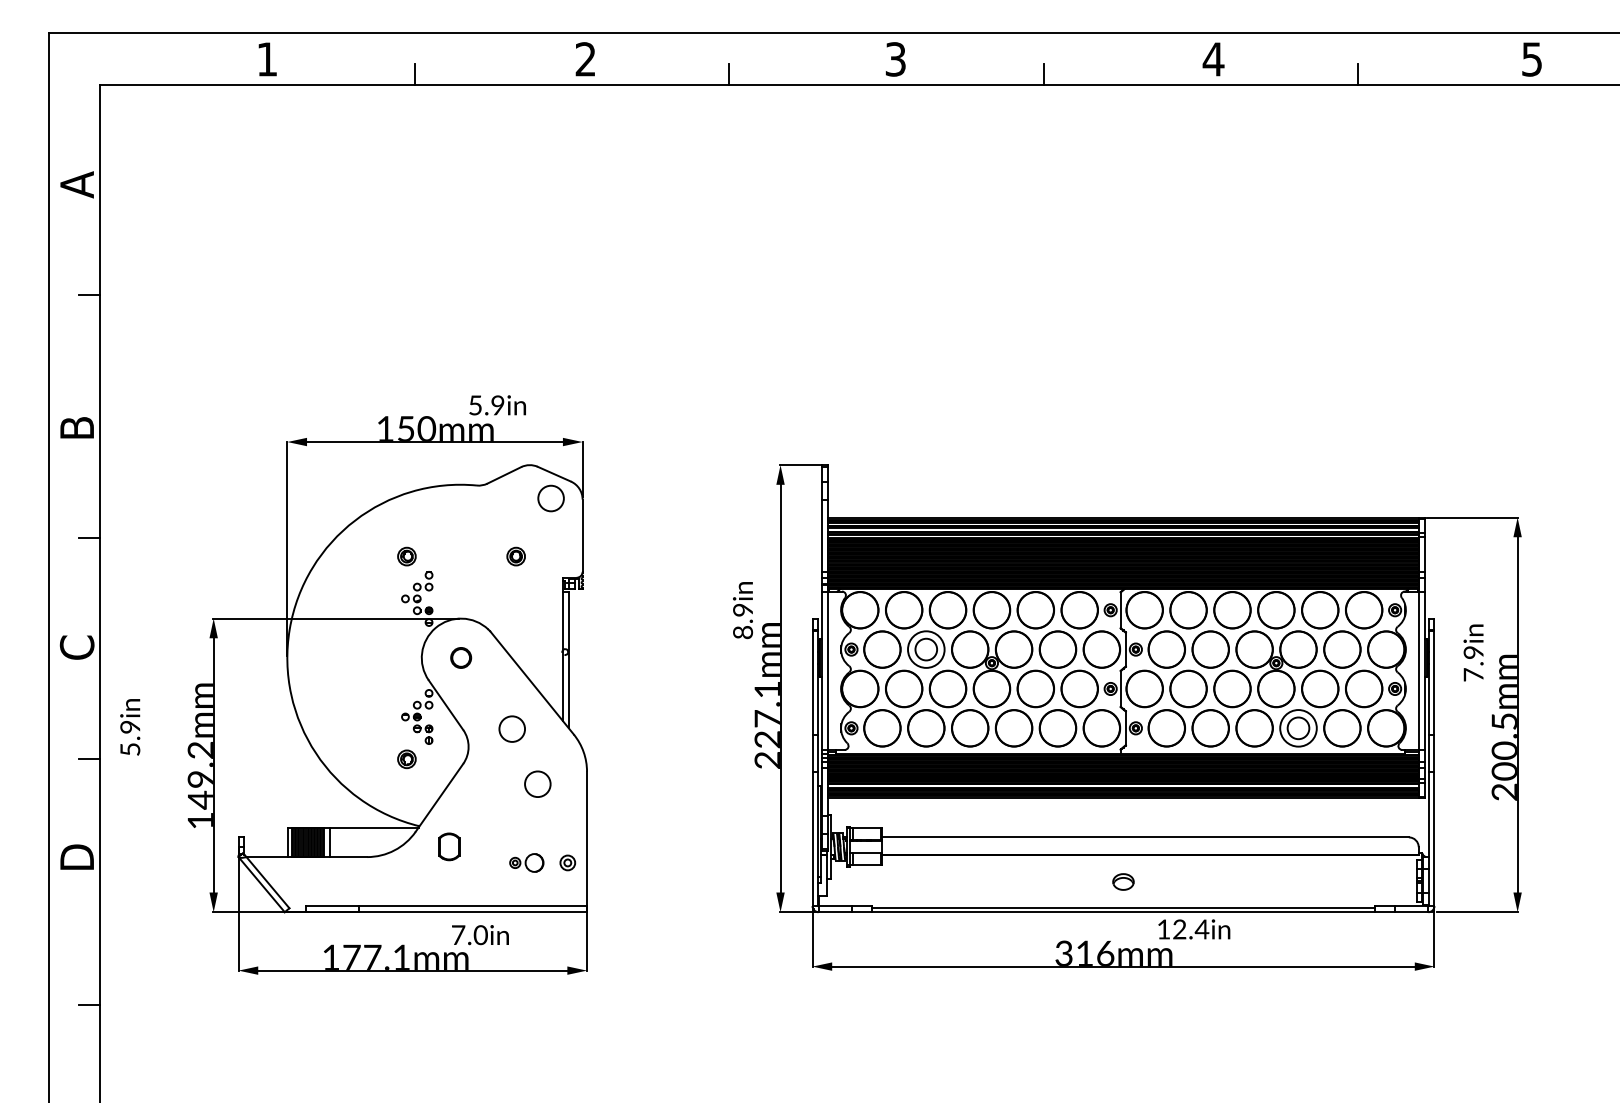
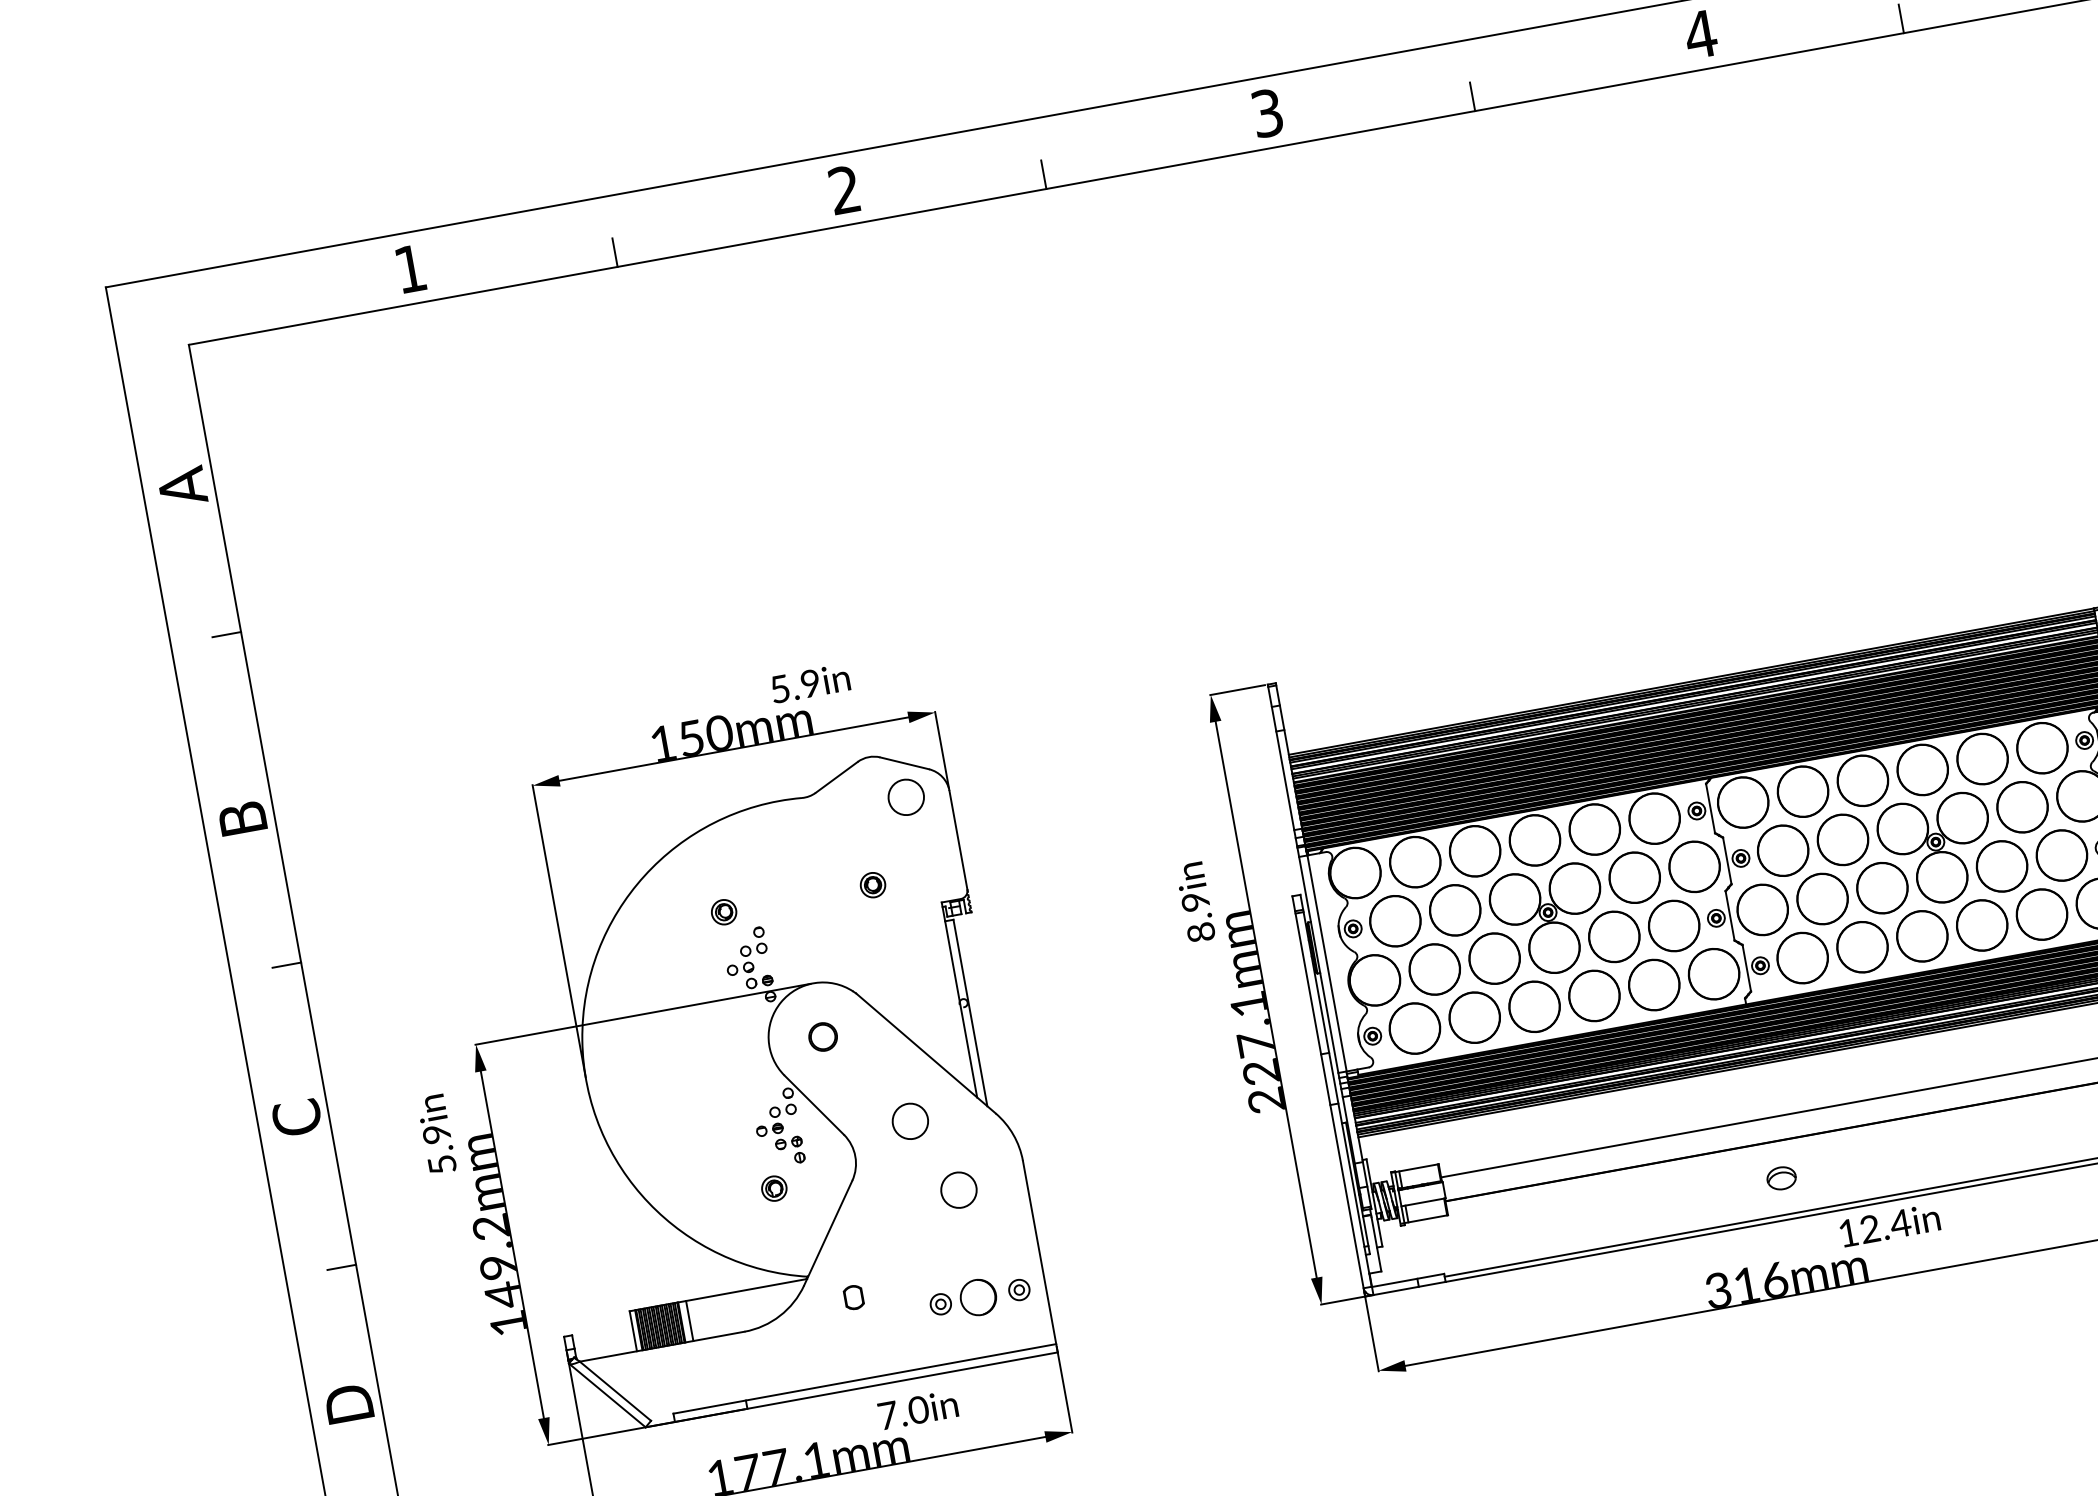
circle: (926, 649) -> (1455, 910), size x1.67
text: (130, 727) -> (437, 1134), moved
circle: (1298, 728) -> (1982, 925), size x1.67
part: (449, 846) -> (853, 1296), size x0.62
part: (526, 862) -> (962, 1299), size x1.43

